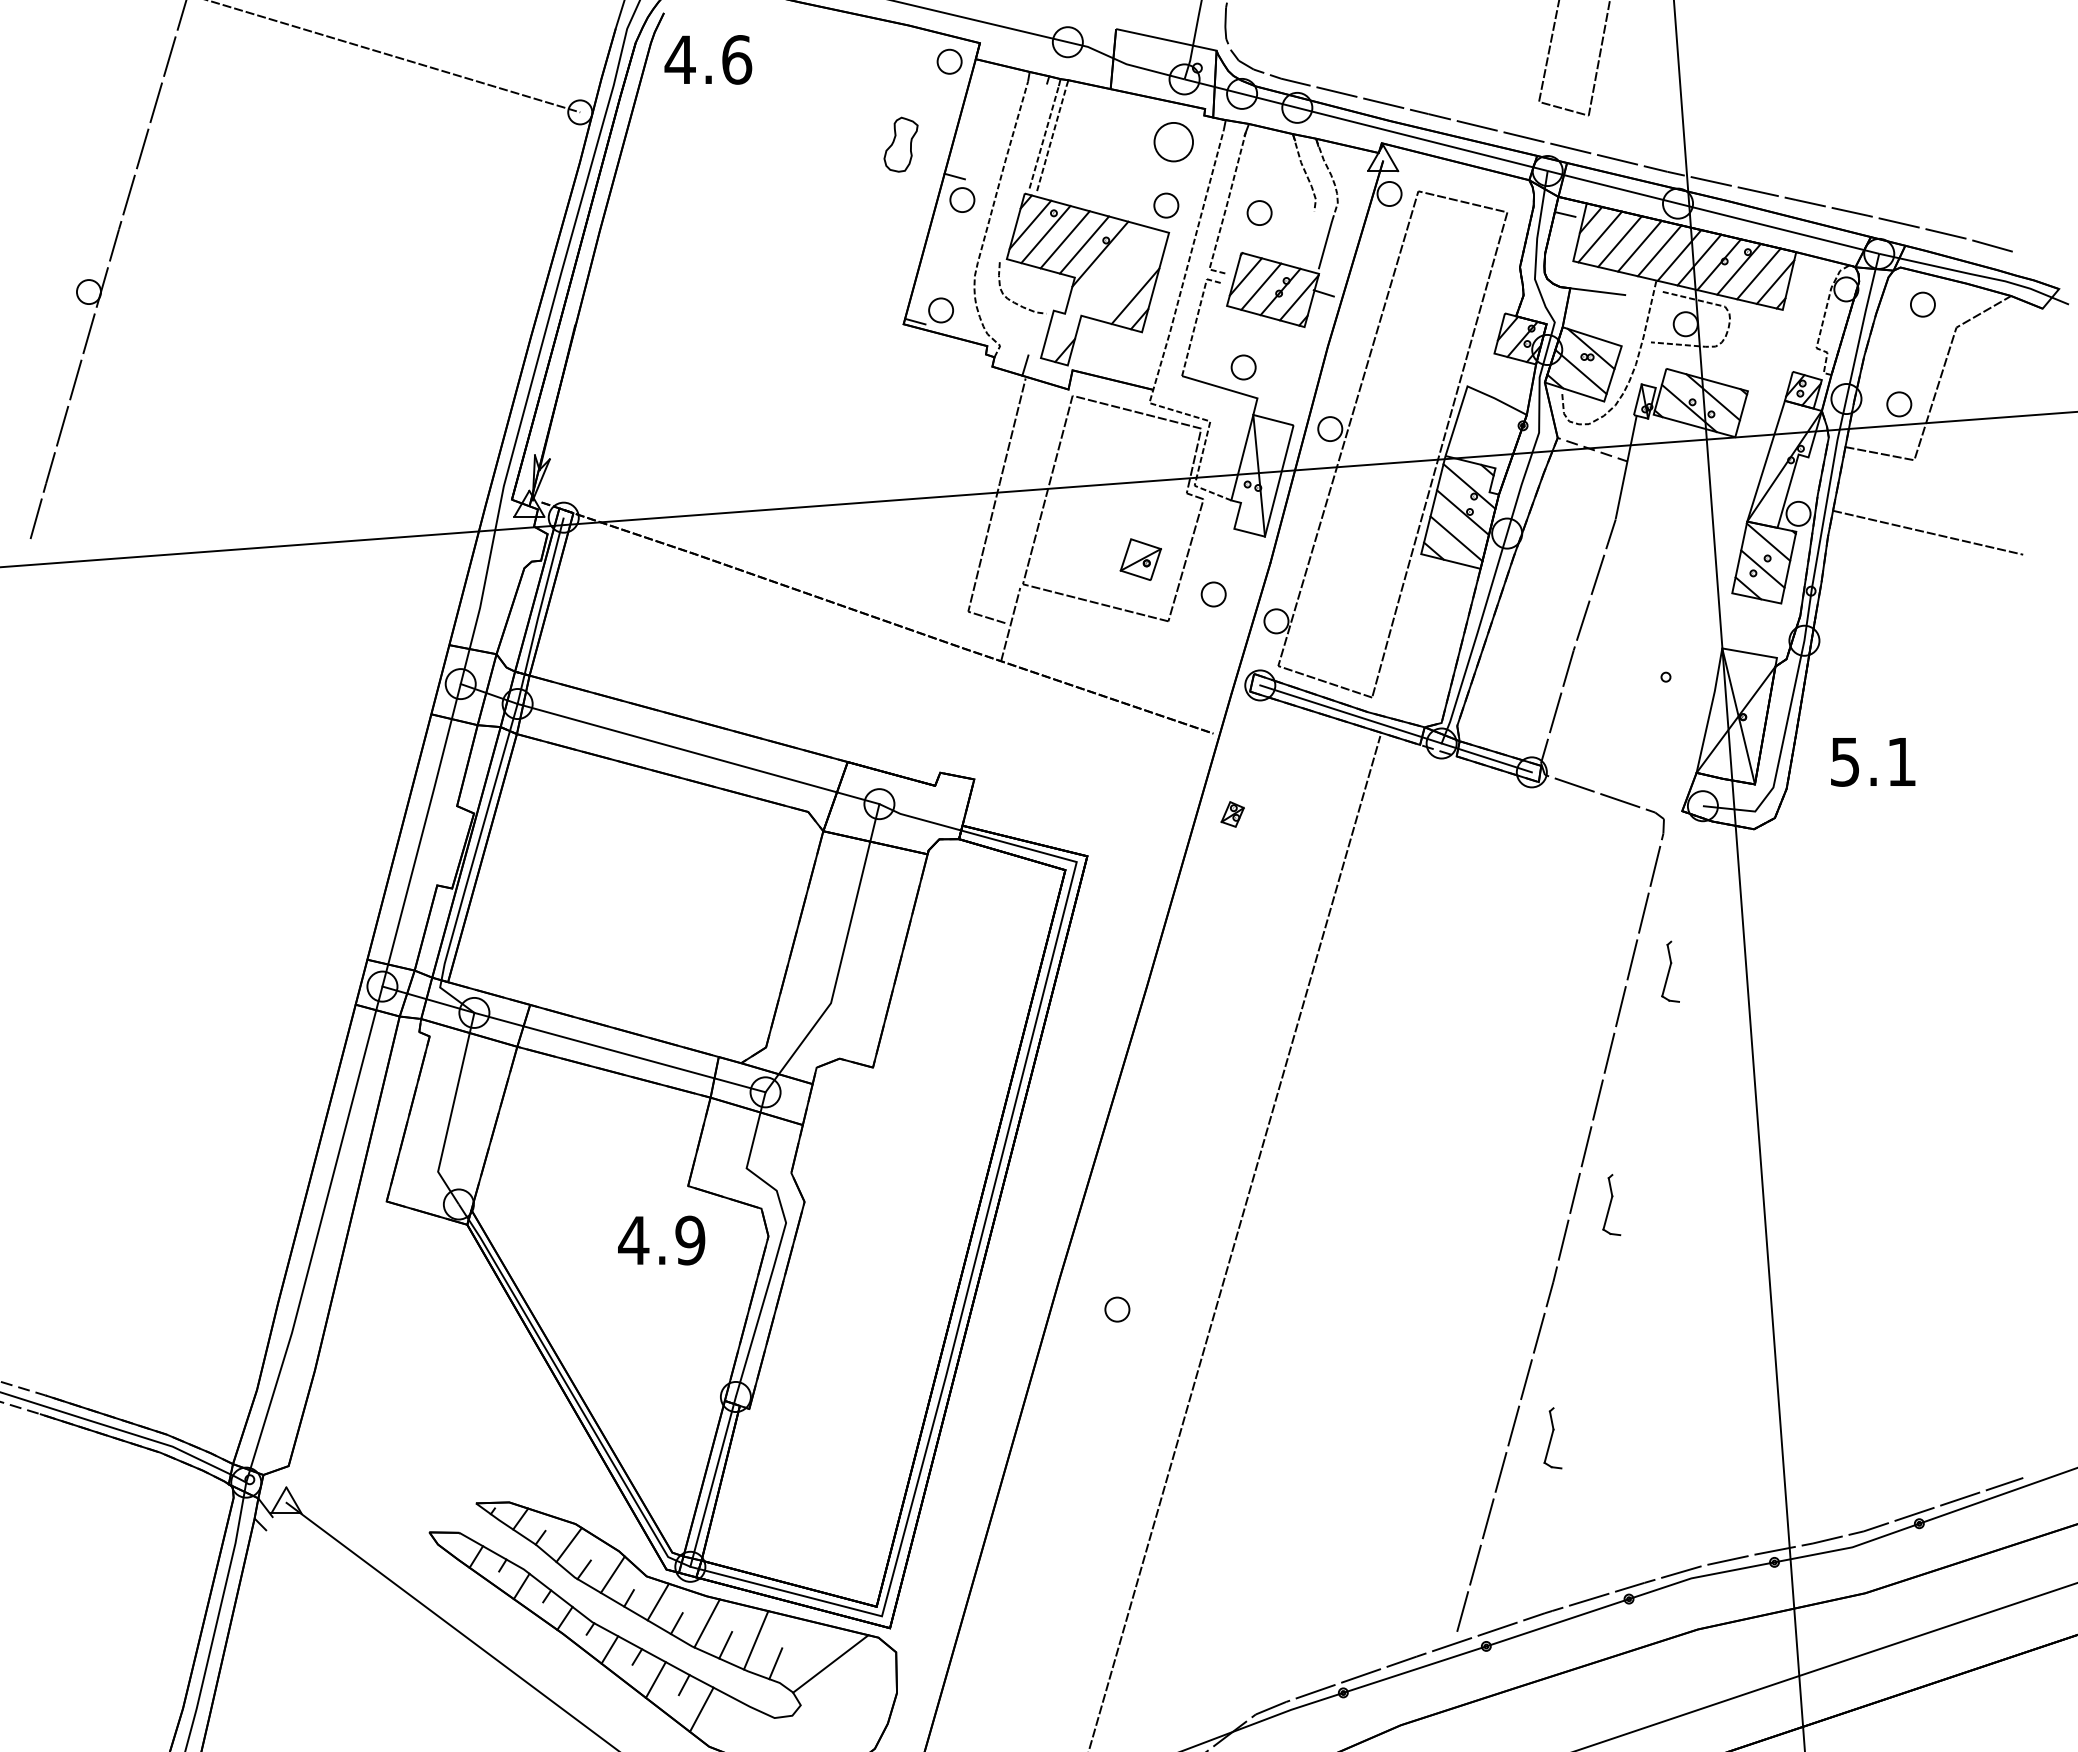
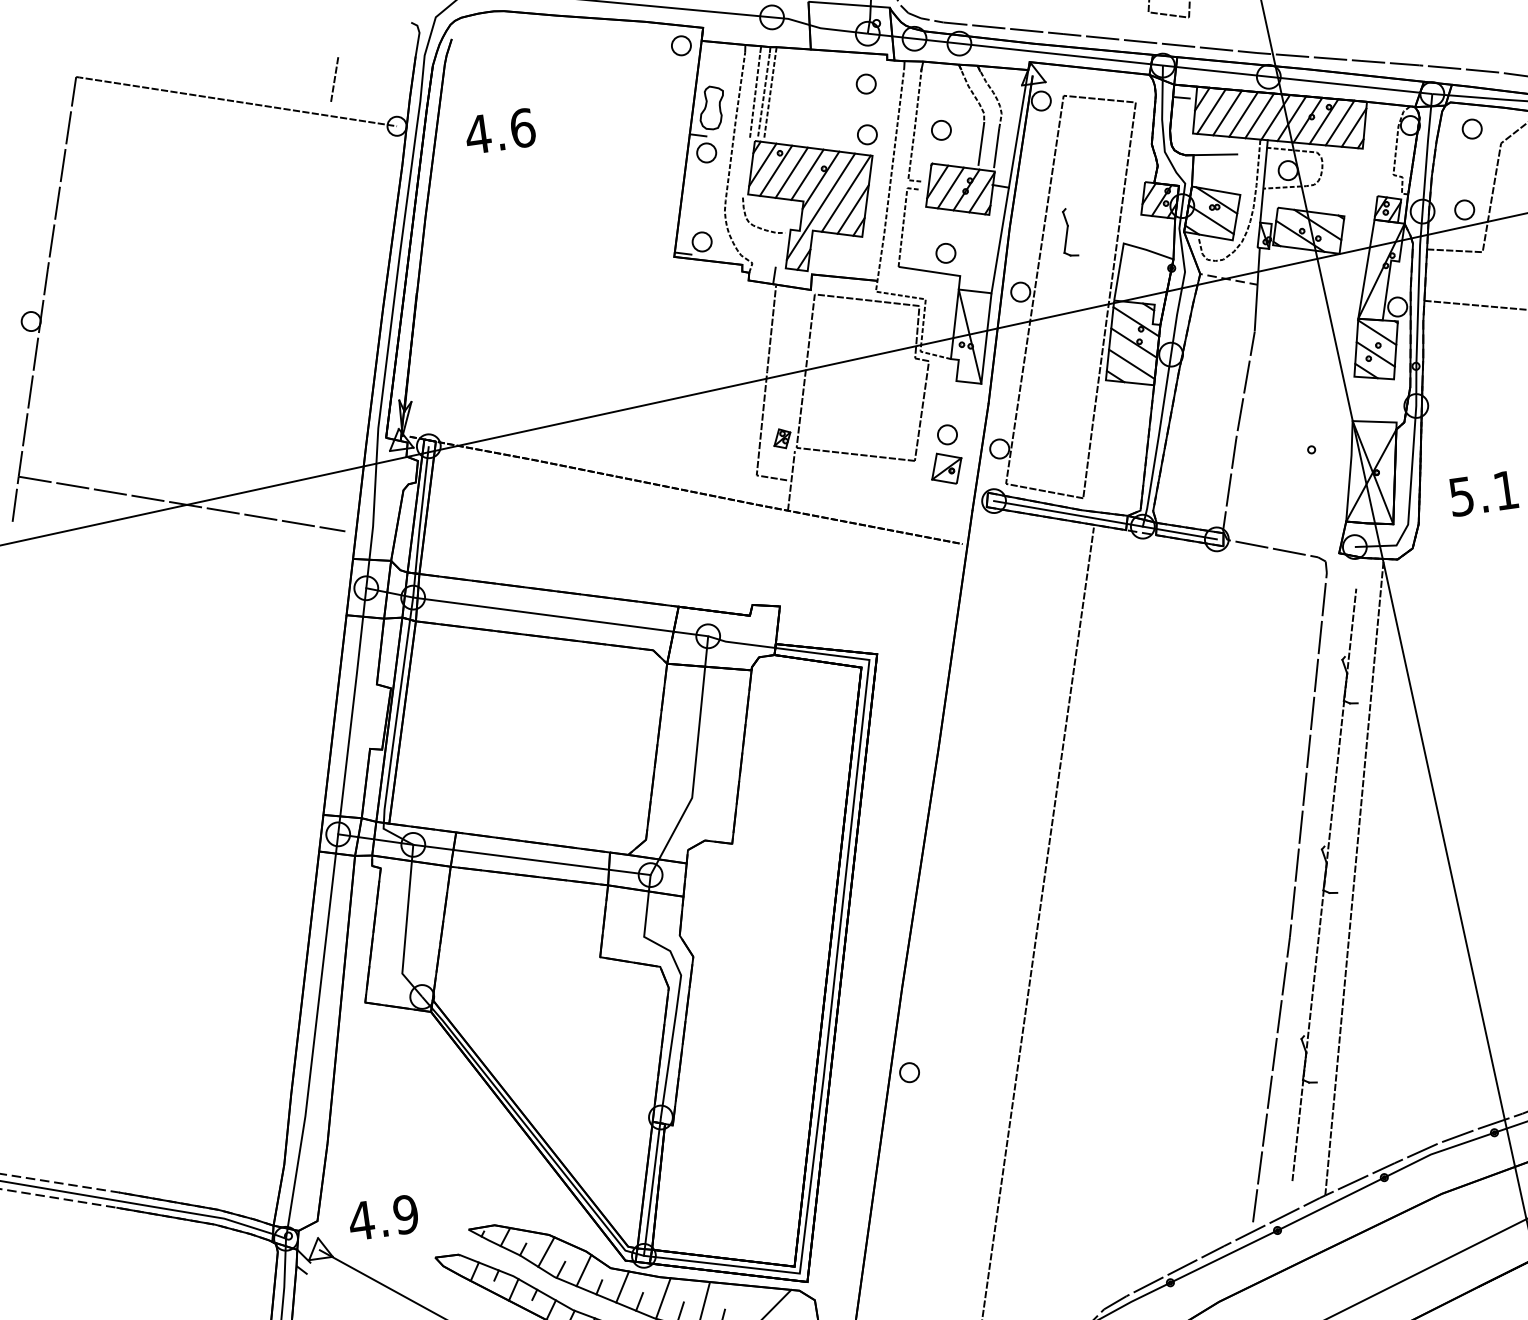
line: (510, 41) -> (334, 78), added
text: (708, 59) -> (500, 131), moved
line: (1032, 136) -> (754, 95), added
part: (1173, 141) -> (865, 83), size x0.62
part: (900, 144) -> (711, 107), moved
line: (1306, 236) -> (980, 143), added
line: (1129, 275) -> (846, 193), added
line: (1095, 286) -> (820, 206), added
line: (1335, 289) -> (1009, 182), added
line: (1653, 333) -> (1263, 181), added
part: (1399, 363) -> (1067, 233), added
line: (245, 546) -> (182, 503), added
part: (1140, 559) -> (946, 468), moved
part: (1232, 814) -> (782, 438), moved
line: (1644, 1220) -> (1354, 878), added
line: (1605, 1222) -> (1324, 884), added
text: (661, 1240) -> (383, 1217), moved
part: (1117, 1309) -> (909, 1072), moved

